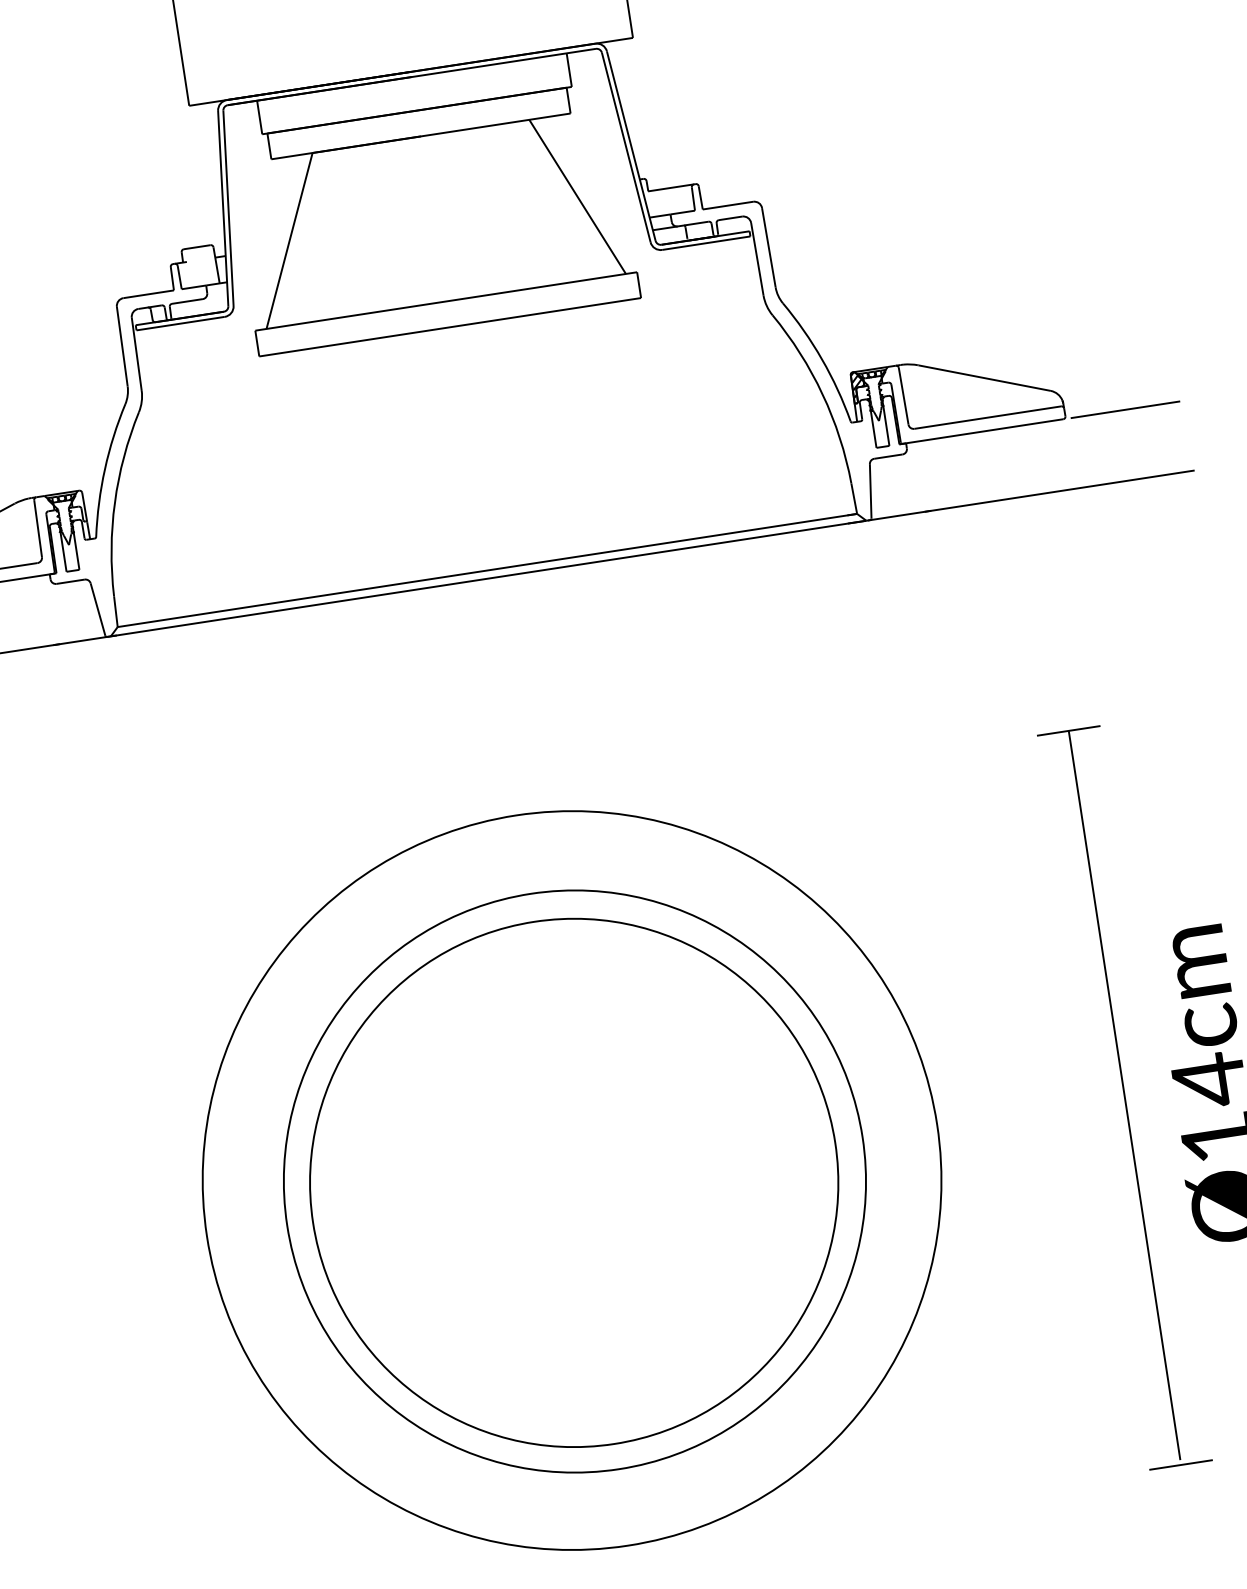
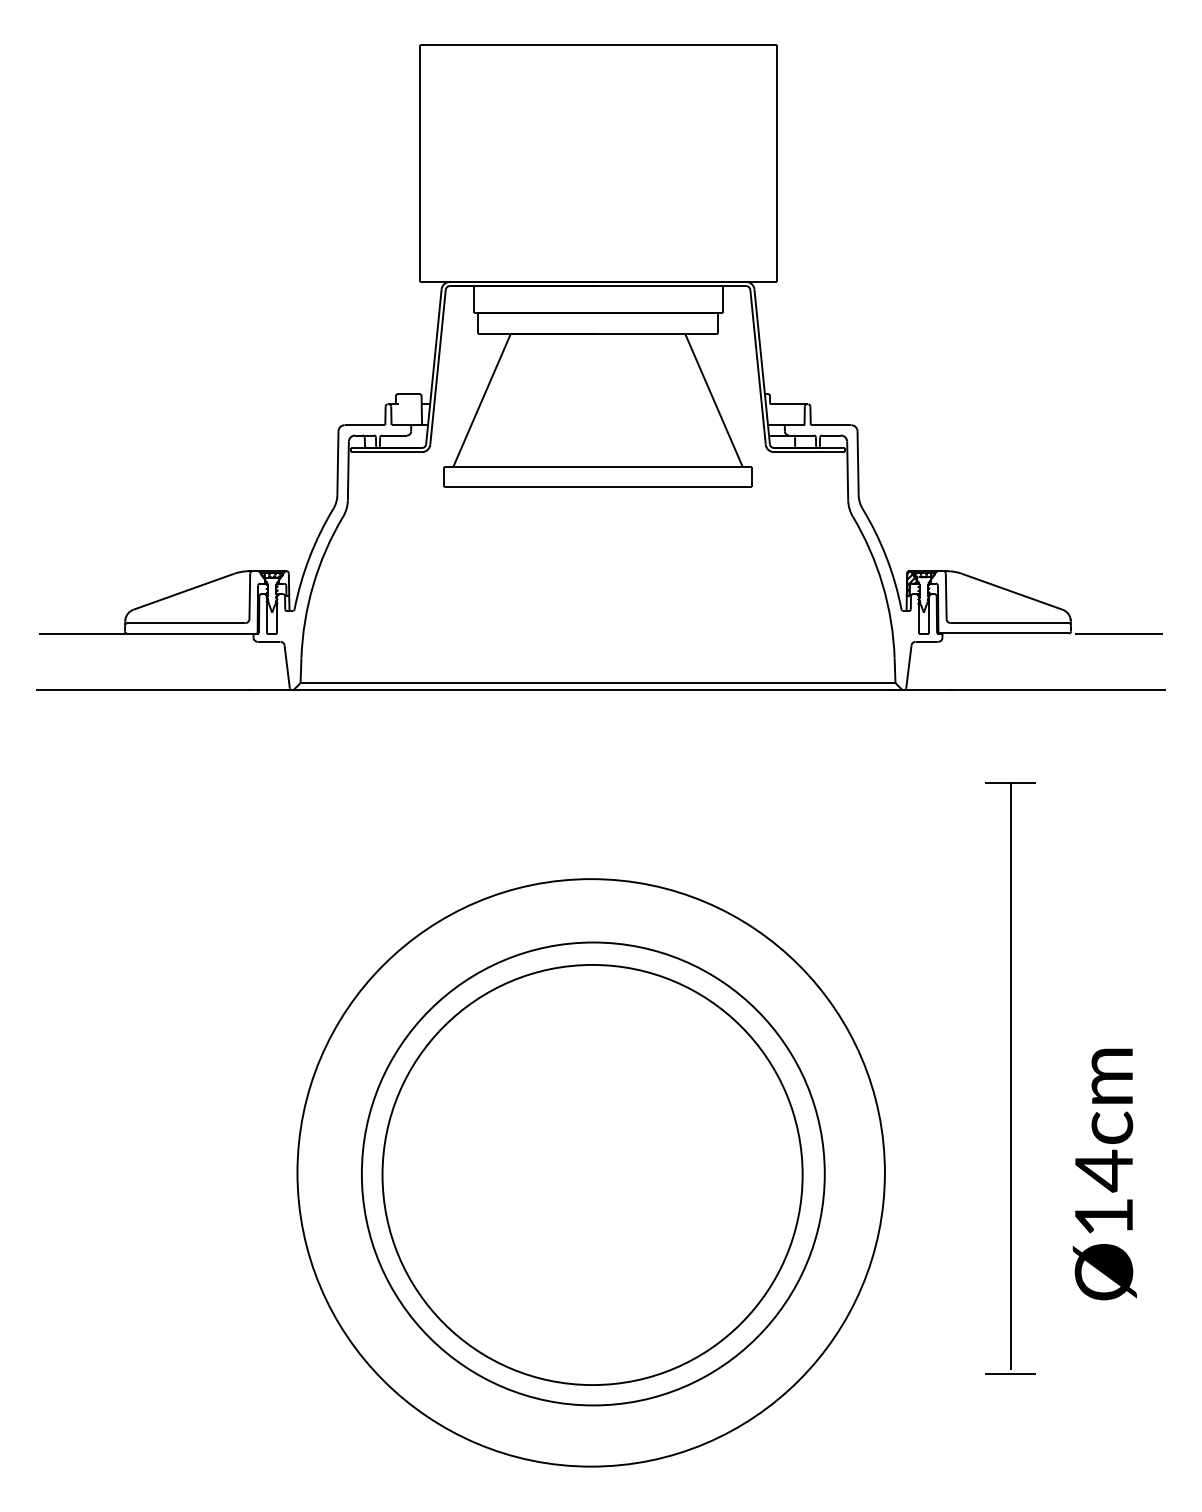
part: (1124, 1098) -> (1010, 1078), moved

